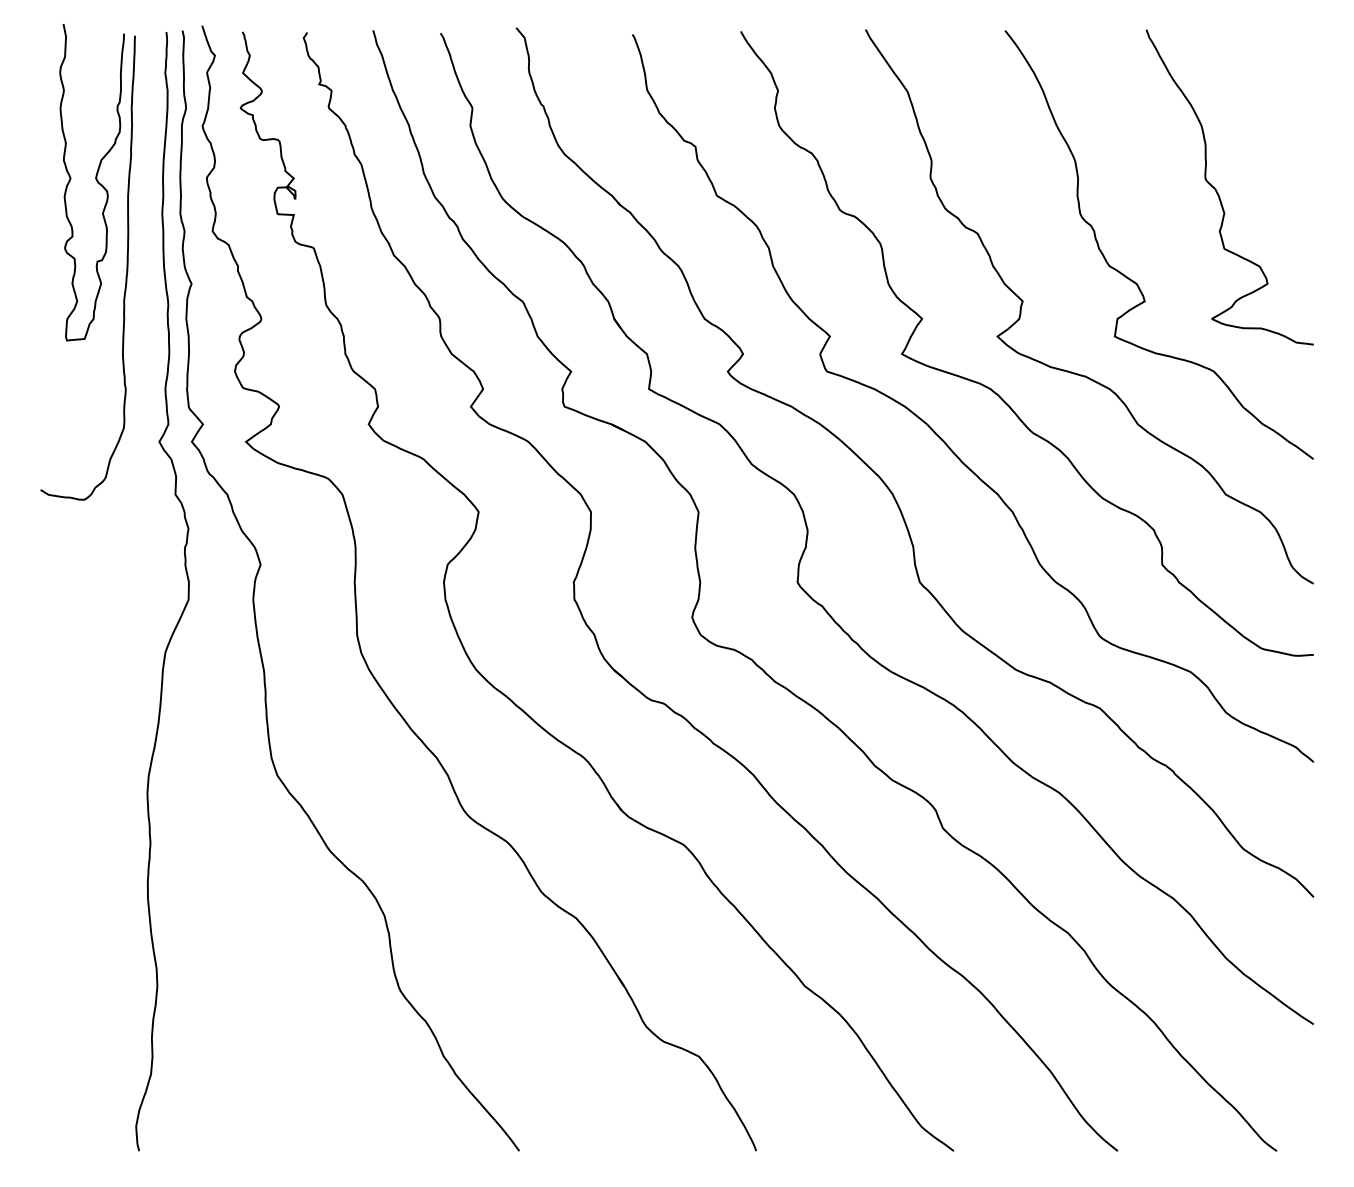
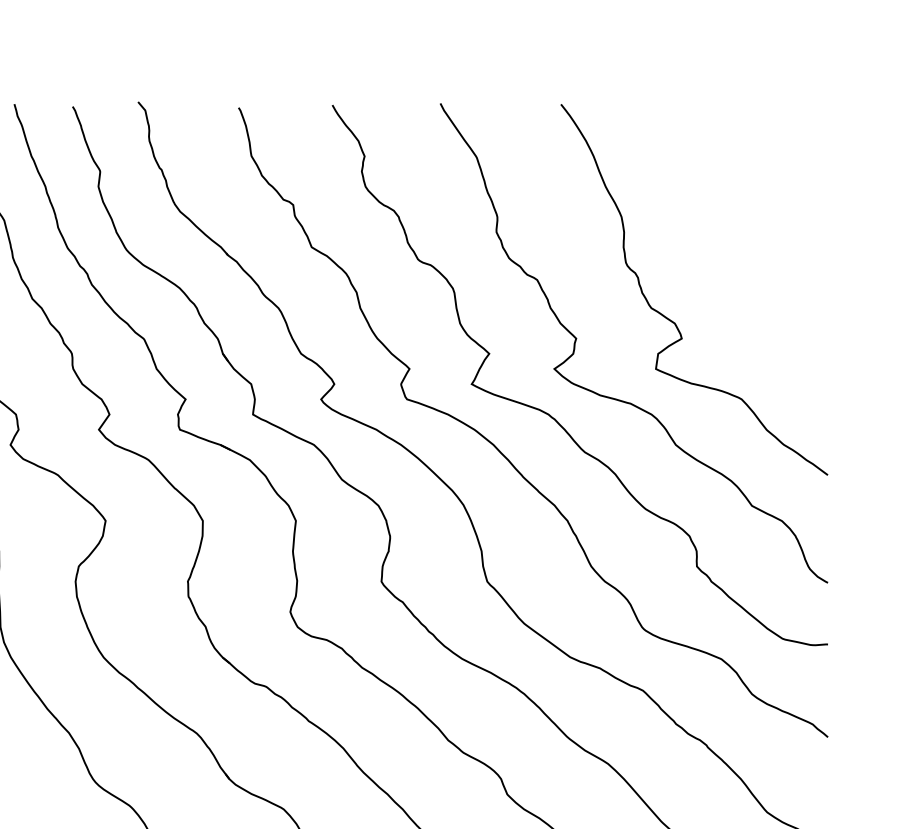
curve: (1218, 192) -> (745, 244), removed

